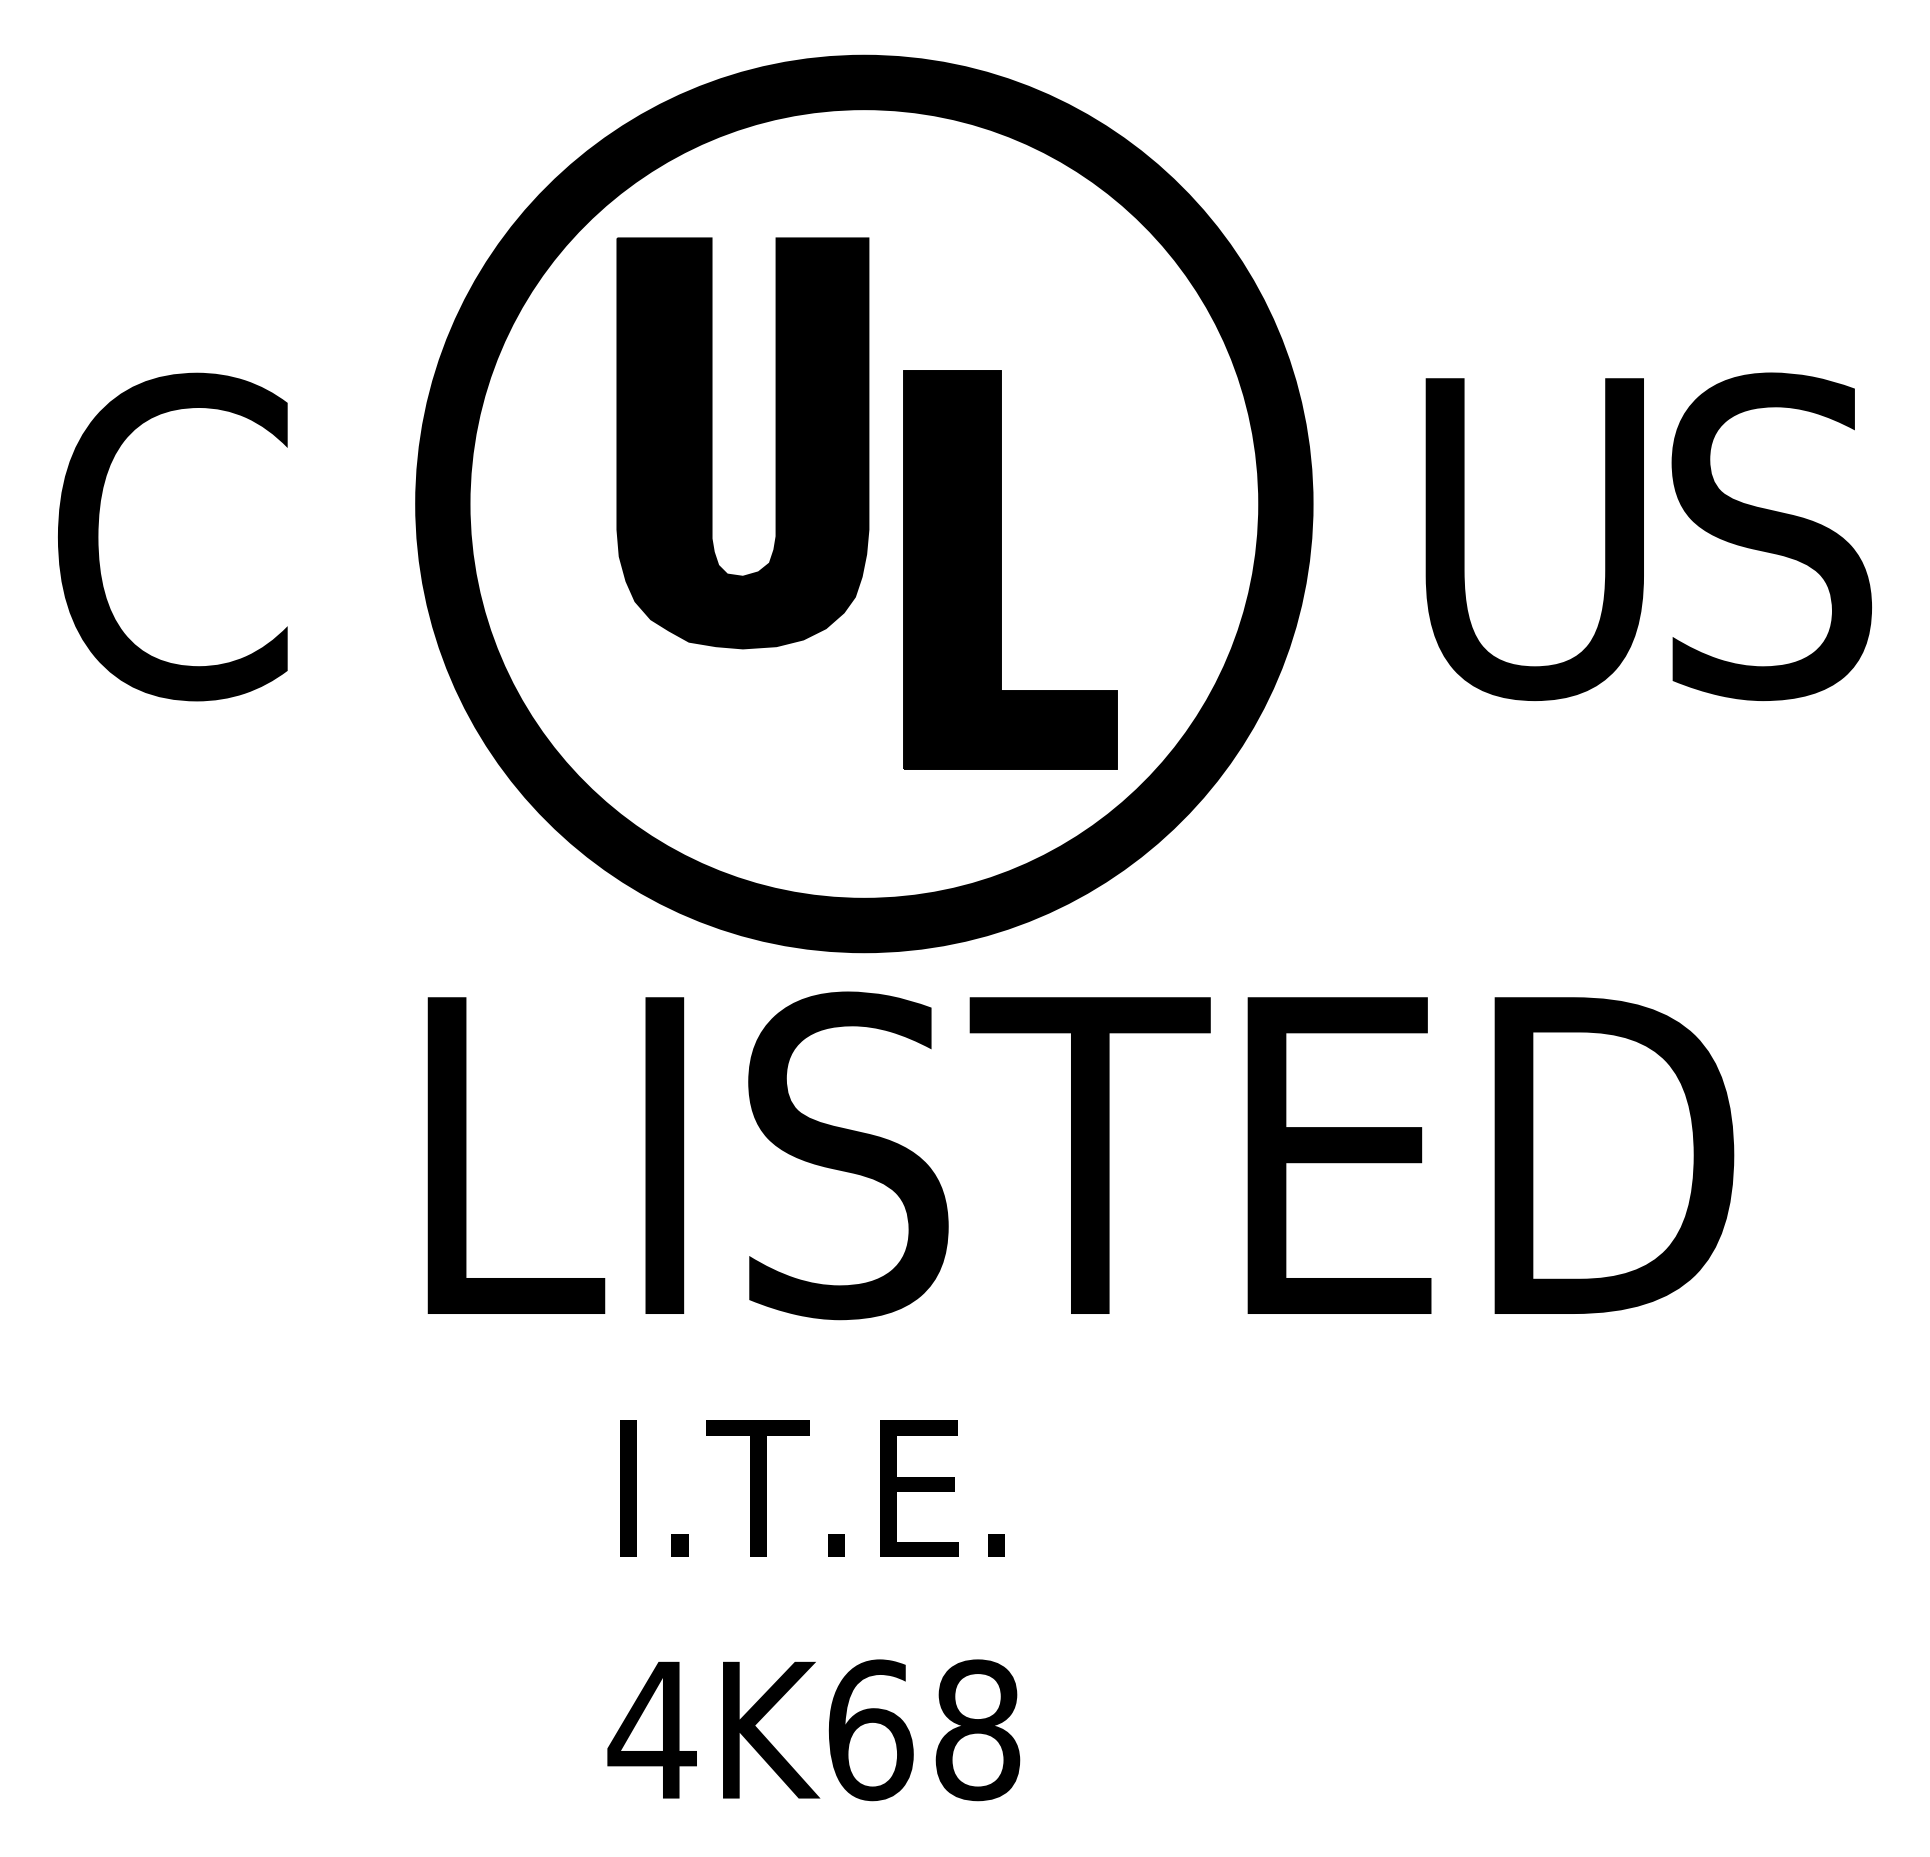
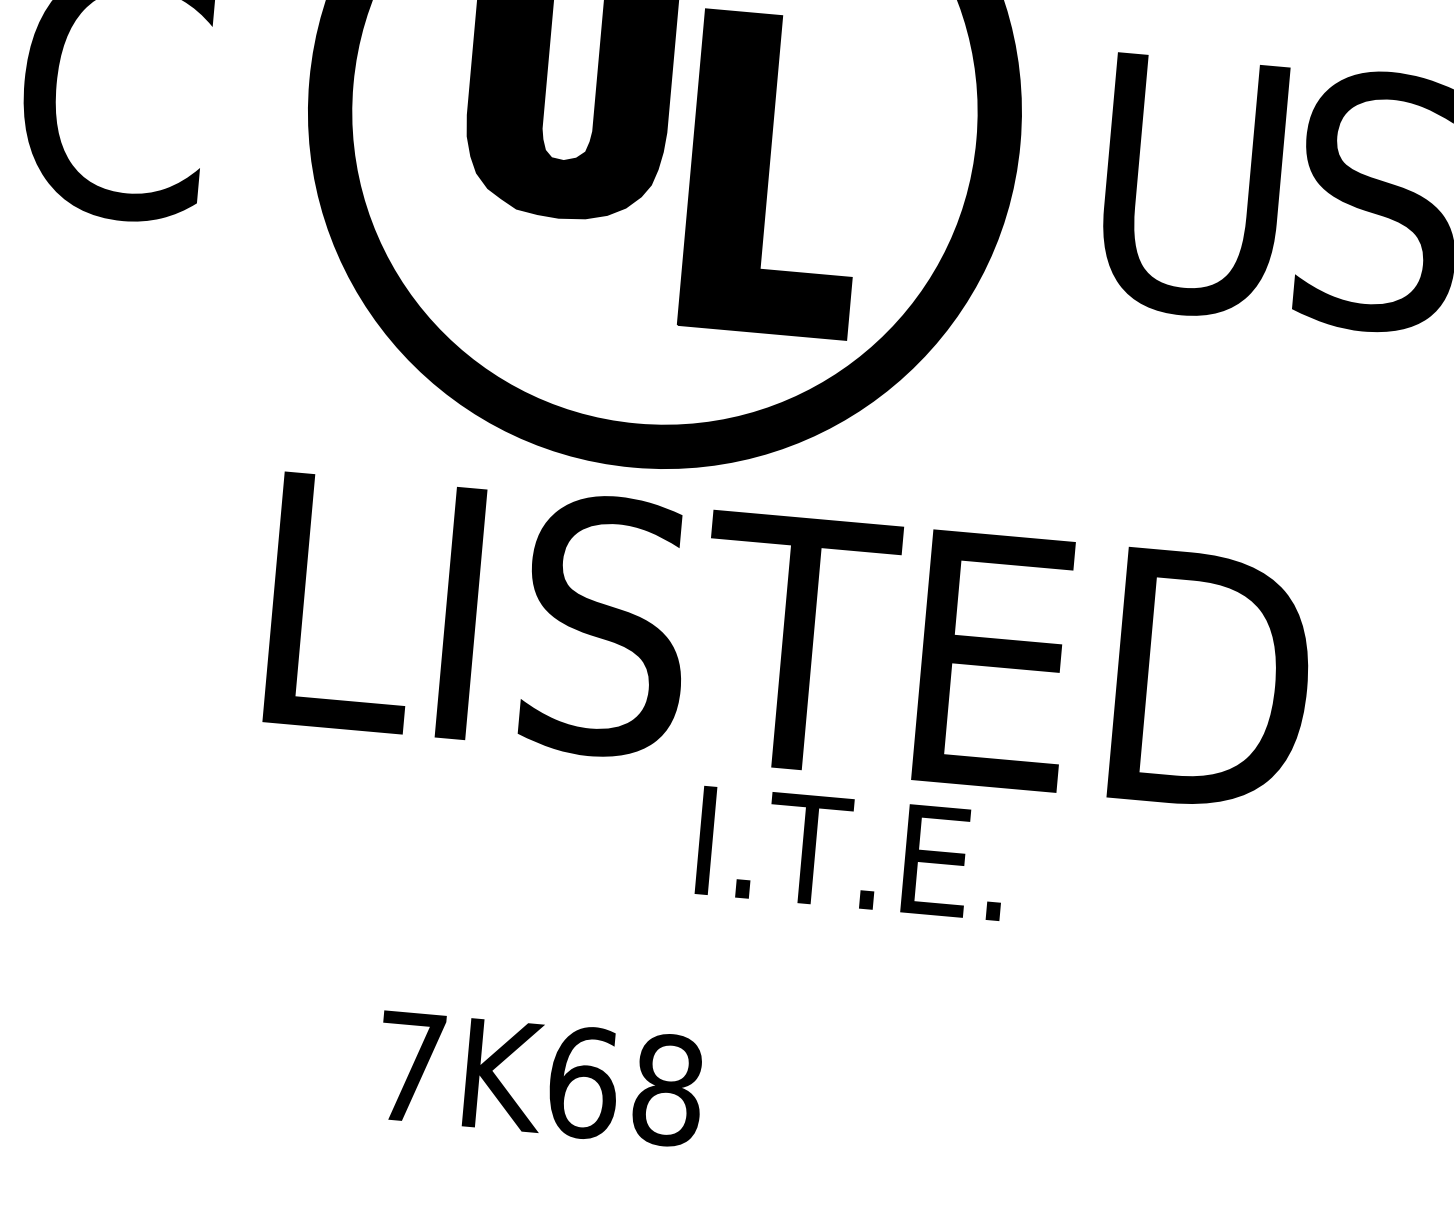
text: (812, 1488) -> (851, 853), moved
text: (651, 1729) -> (410, 1066), 4K68 -> 7K68

